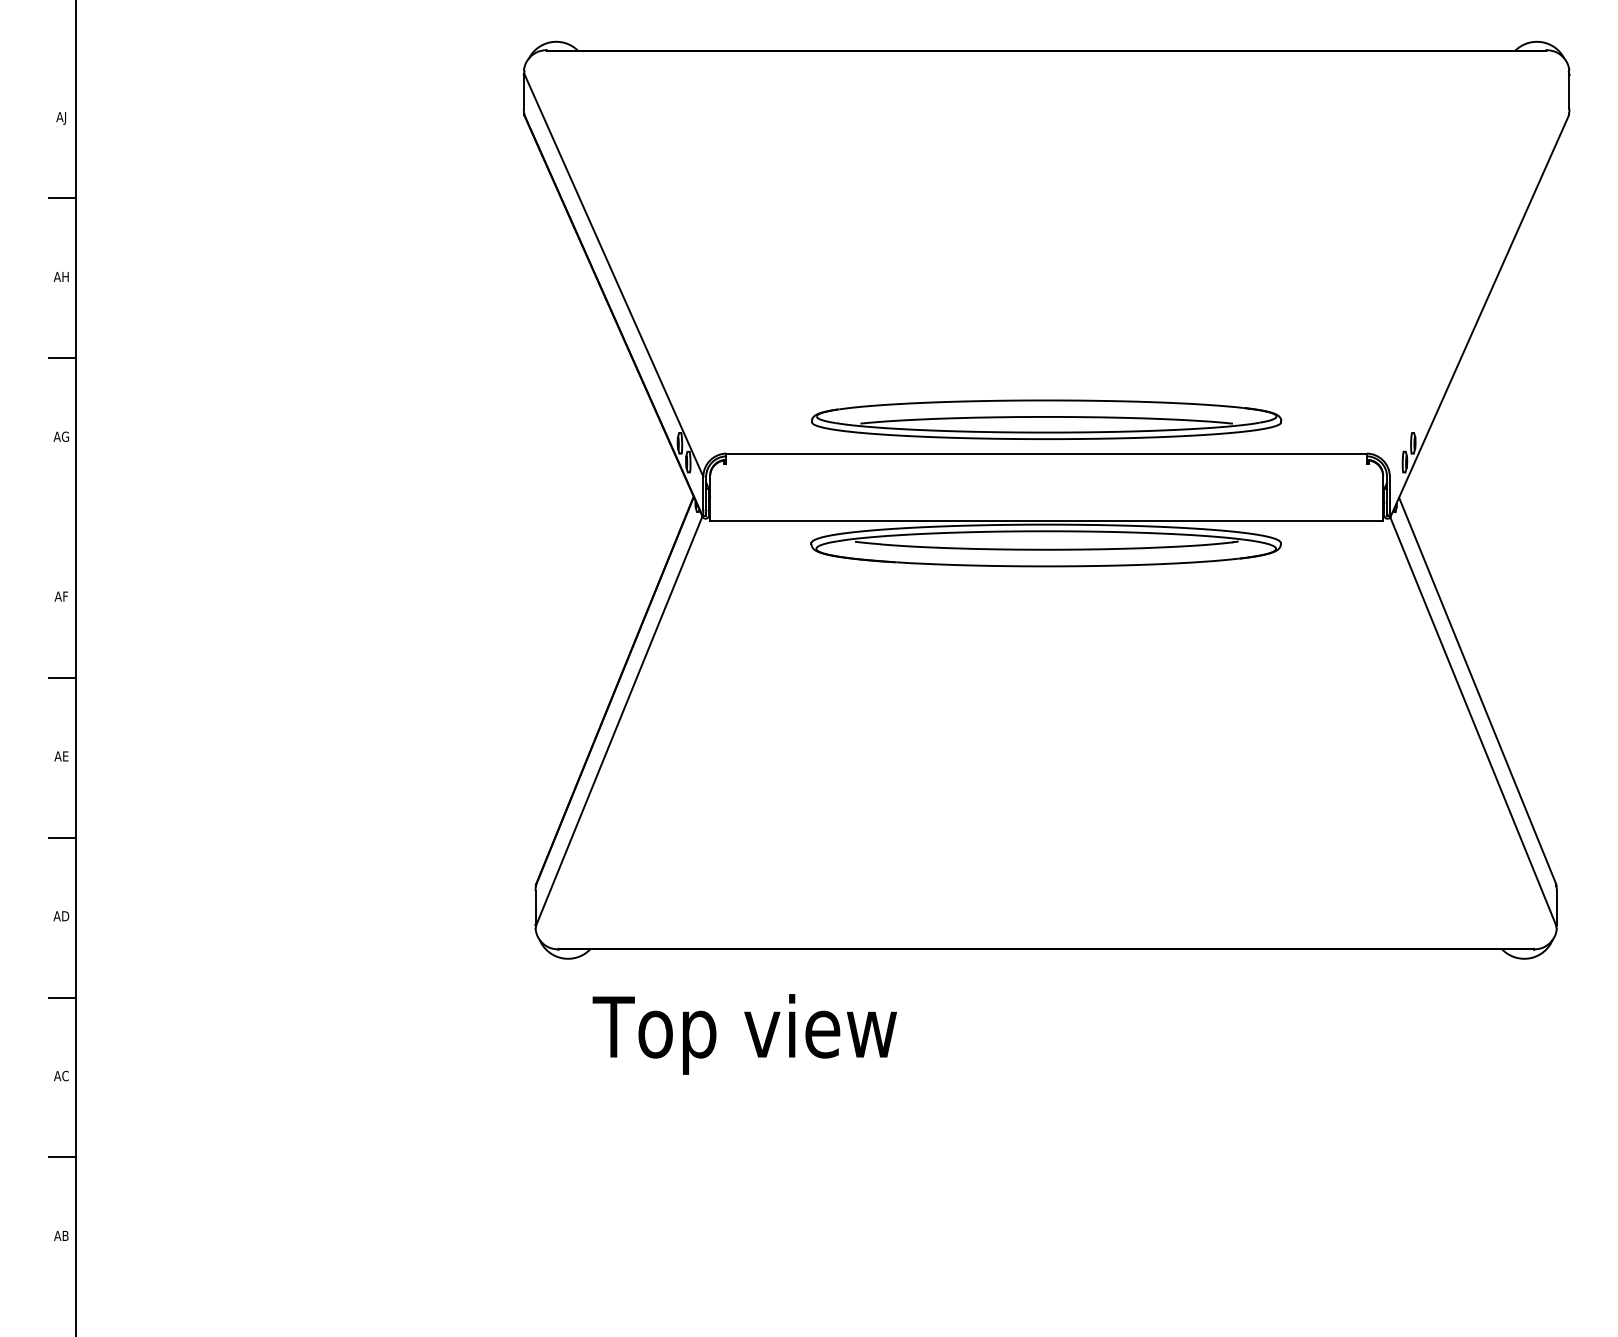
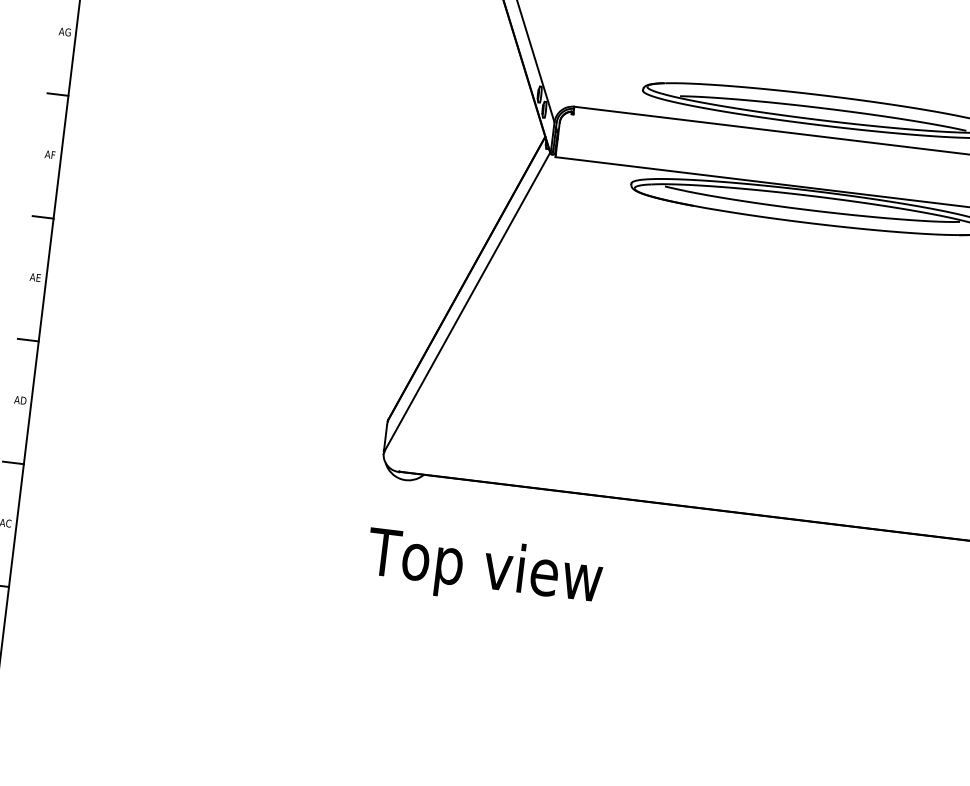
line: (61, 518) -> (57, 94), added
text: (744, 1034) -> (484, 570), moved

